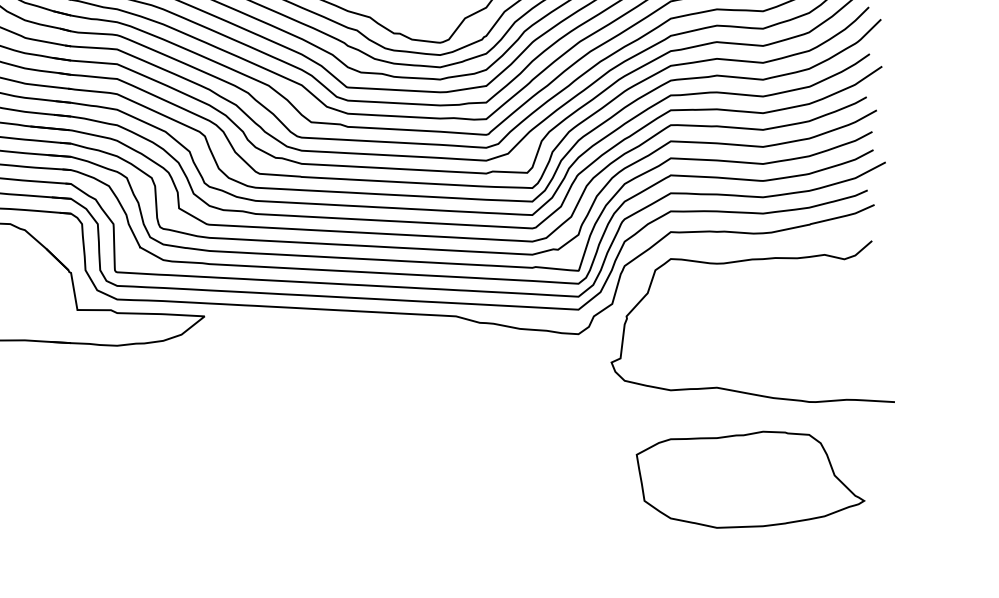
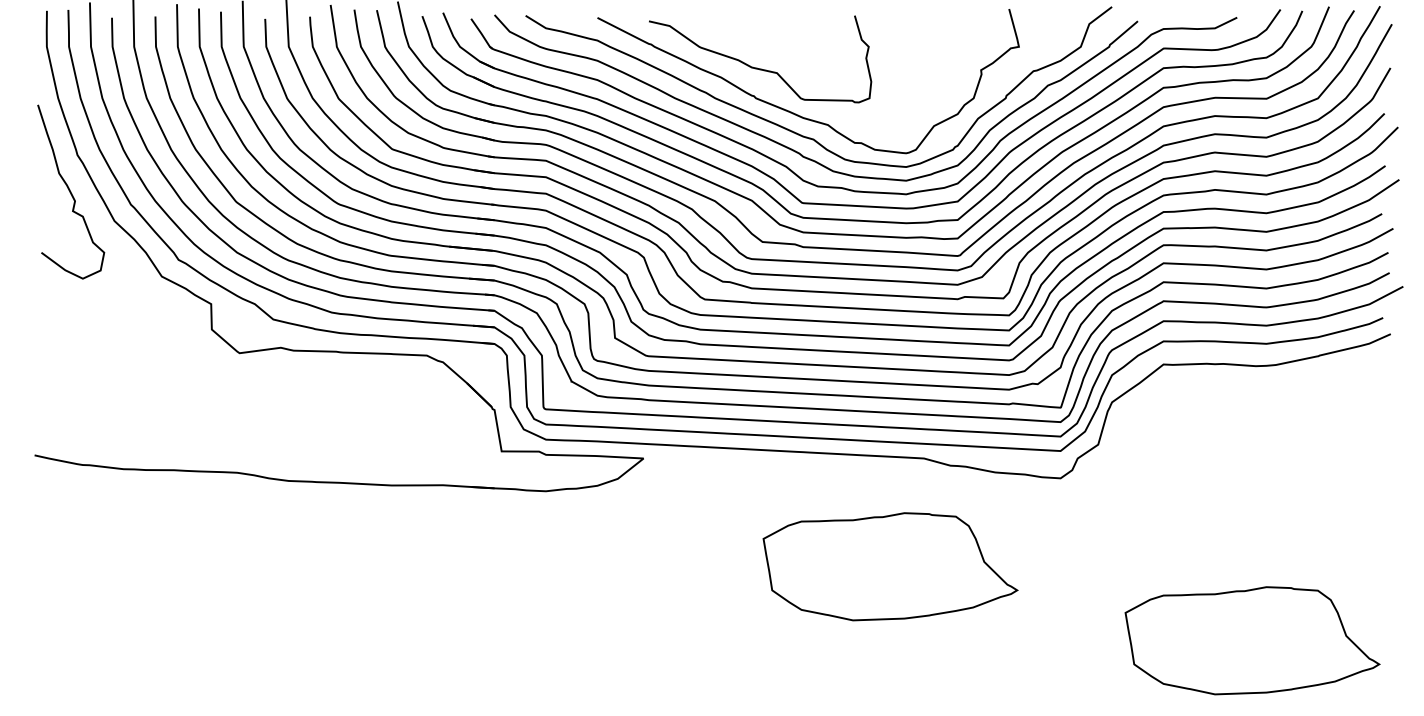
curve: (744, 261) -> (1245, 397), removed
part: (426, 413) -> (890, 566), added

